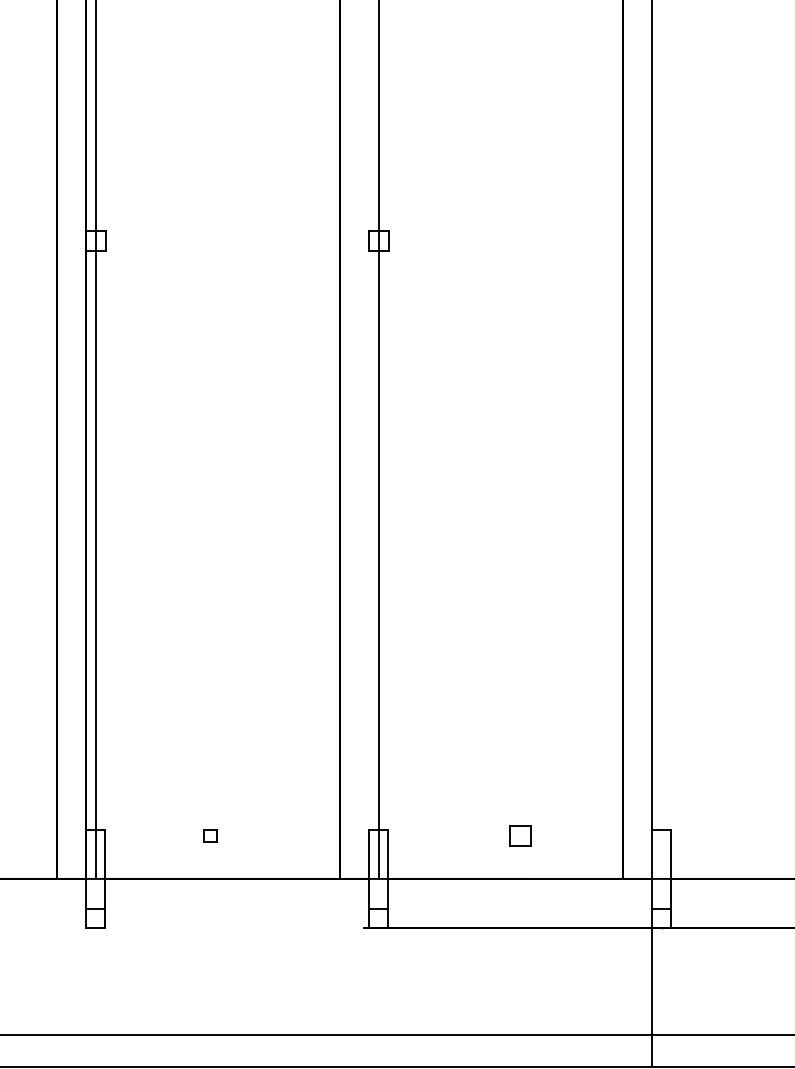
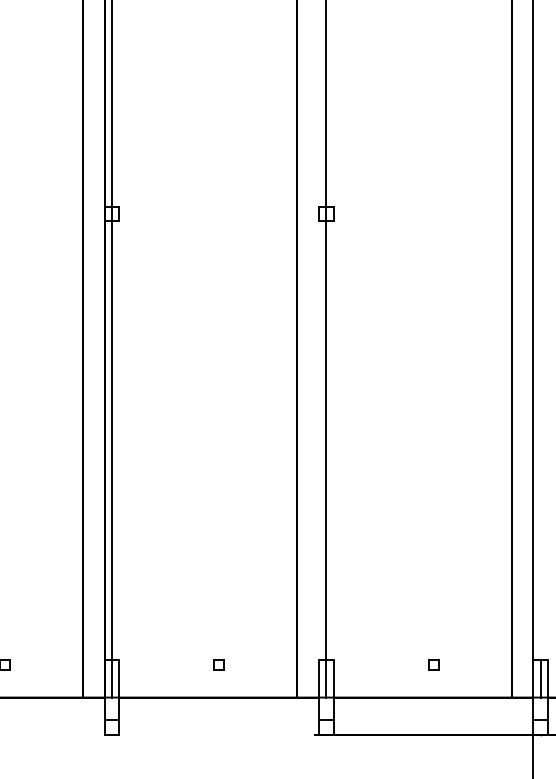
part: (210, 835) -> (219, 664), moved
part: (520, 835) -> (433, 664), size x0.62
line: (661, 853) -> (540, 678), added

